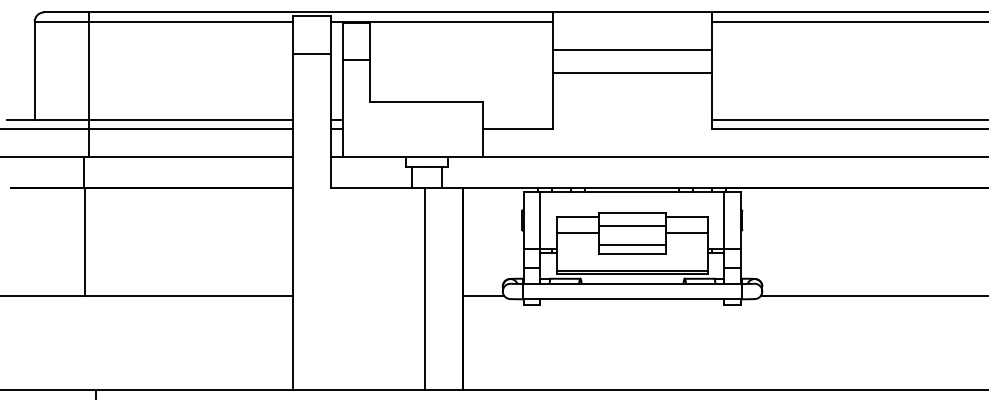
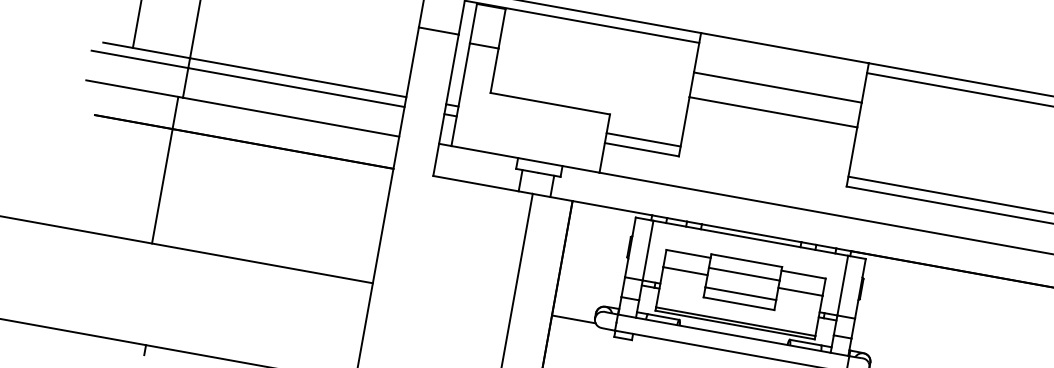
line: (517, 119) -> (643, 139), added

